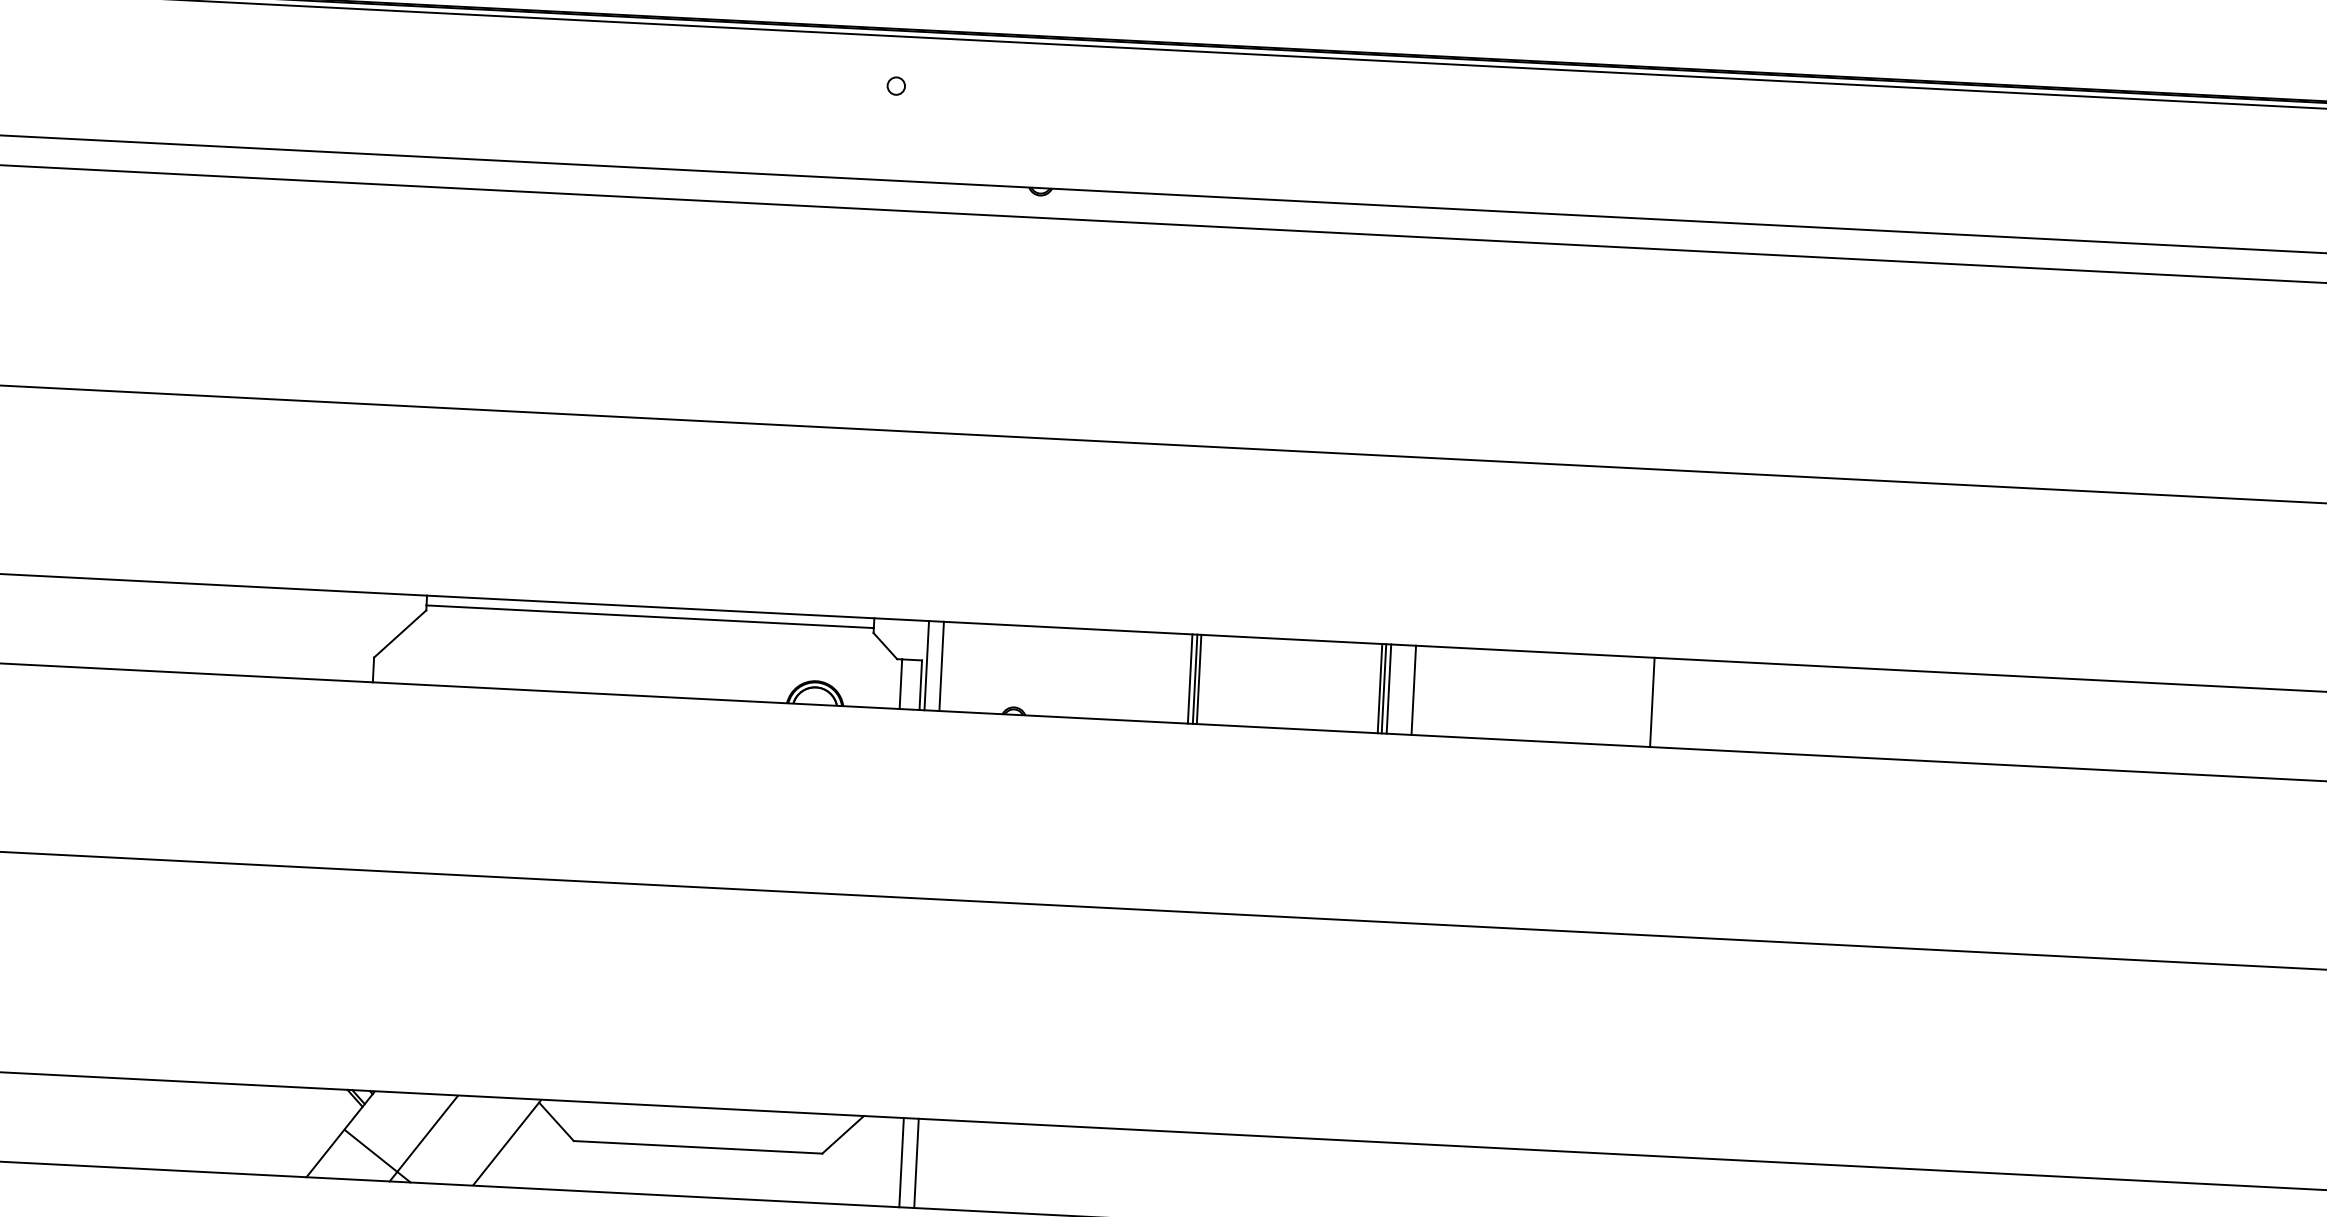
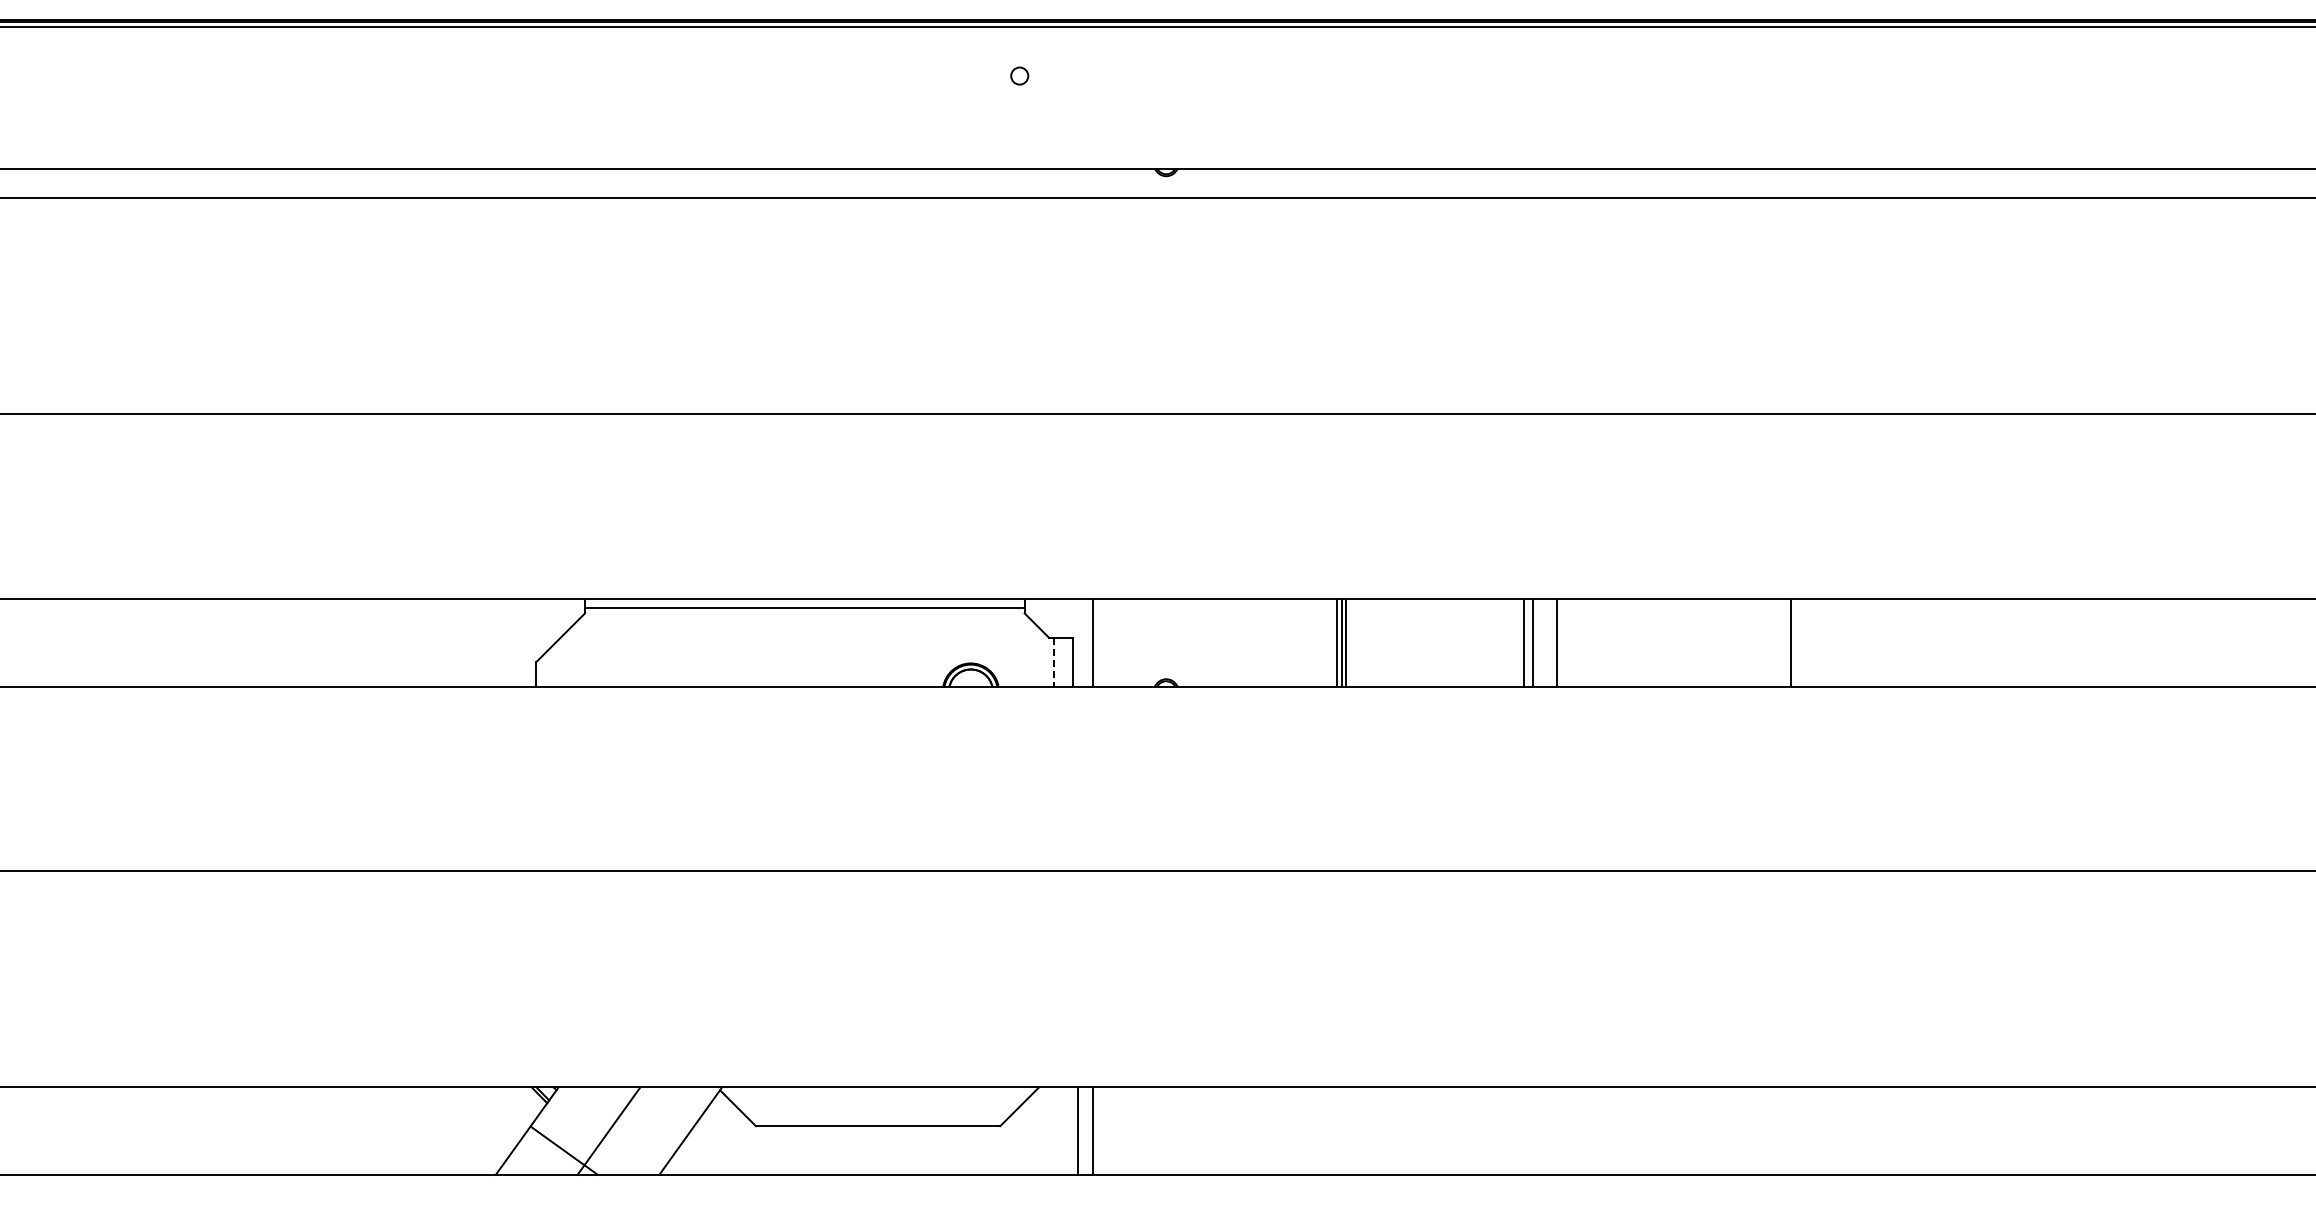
line: (926, 665) -> (1078, 642), removed
line: (900, 684) -> (1053, 662), solid -> dashed
line: (1383, 688) -> (1527, 642), removed

